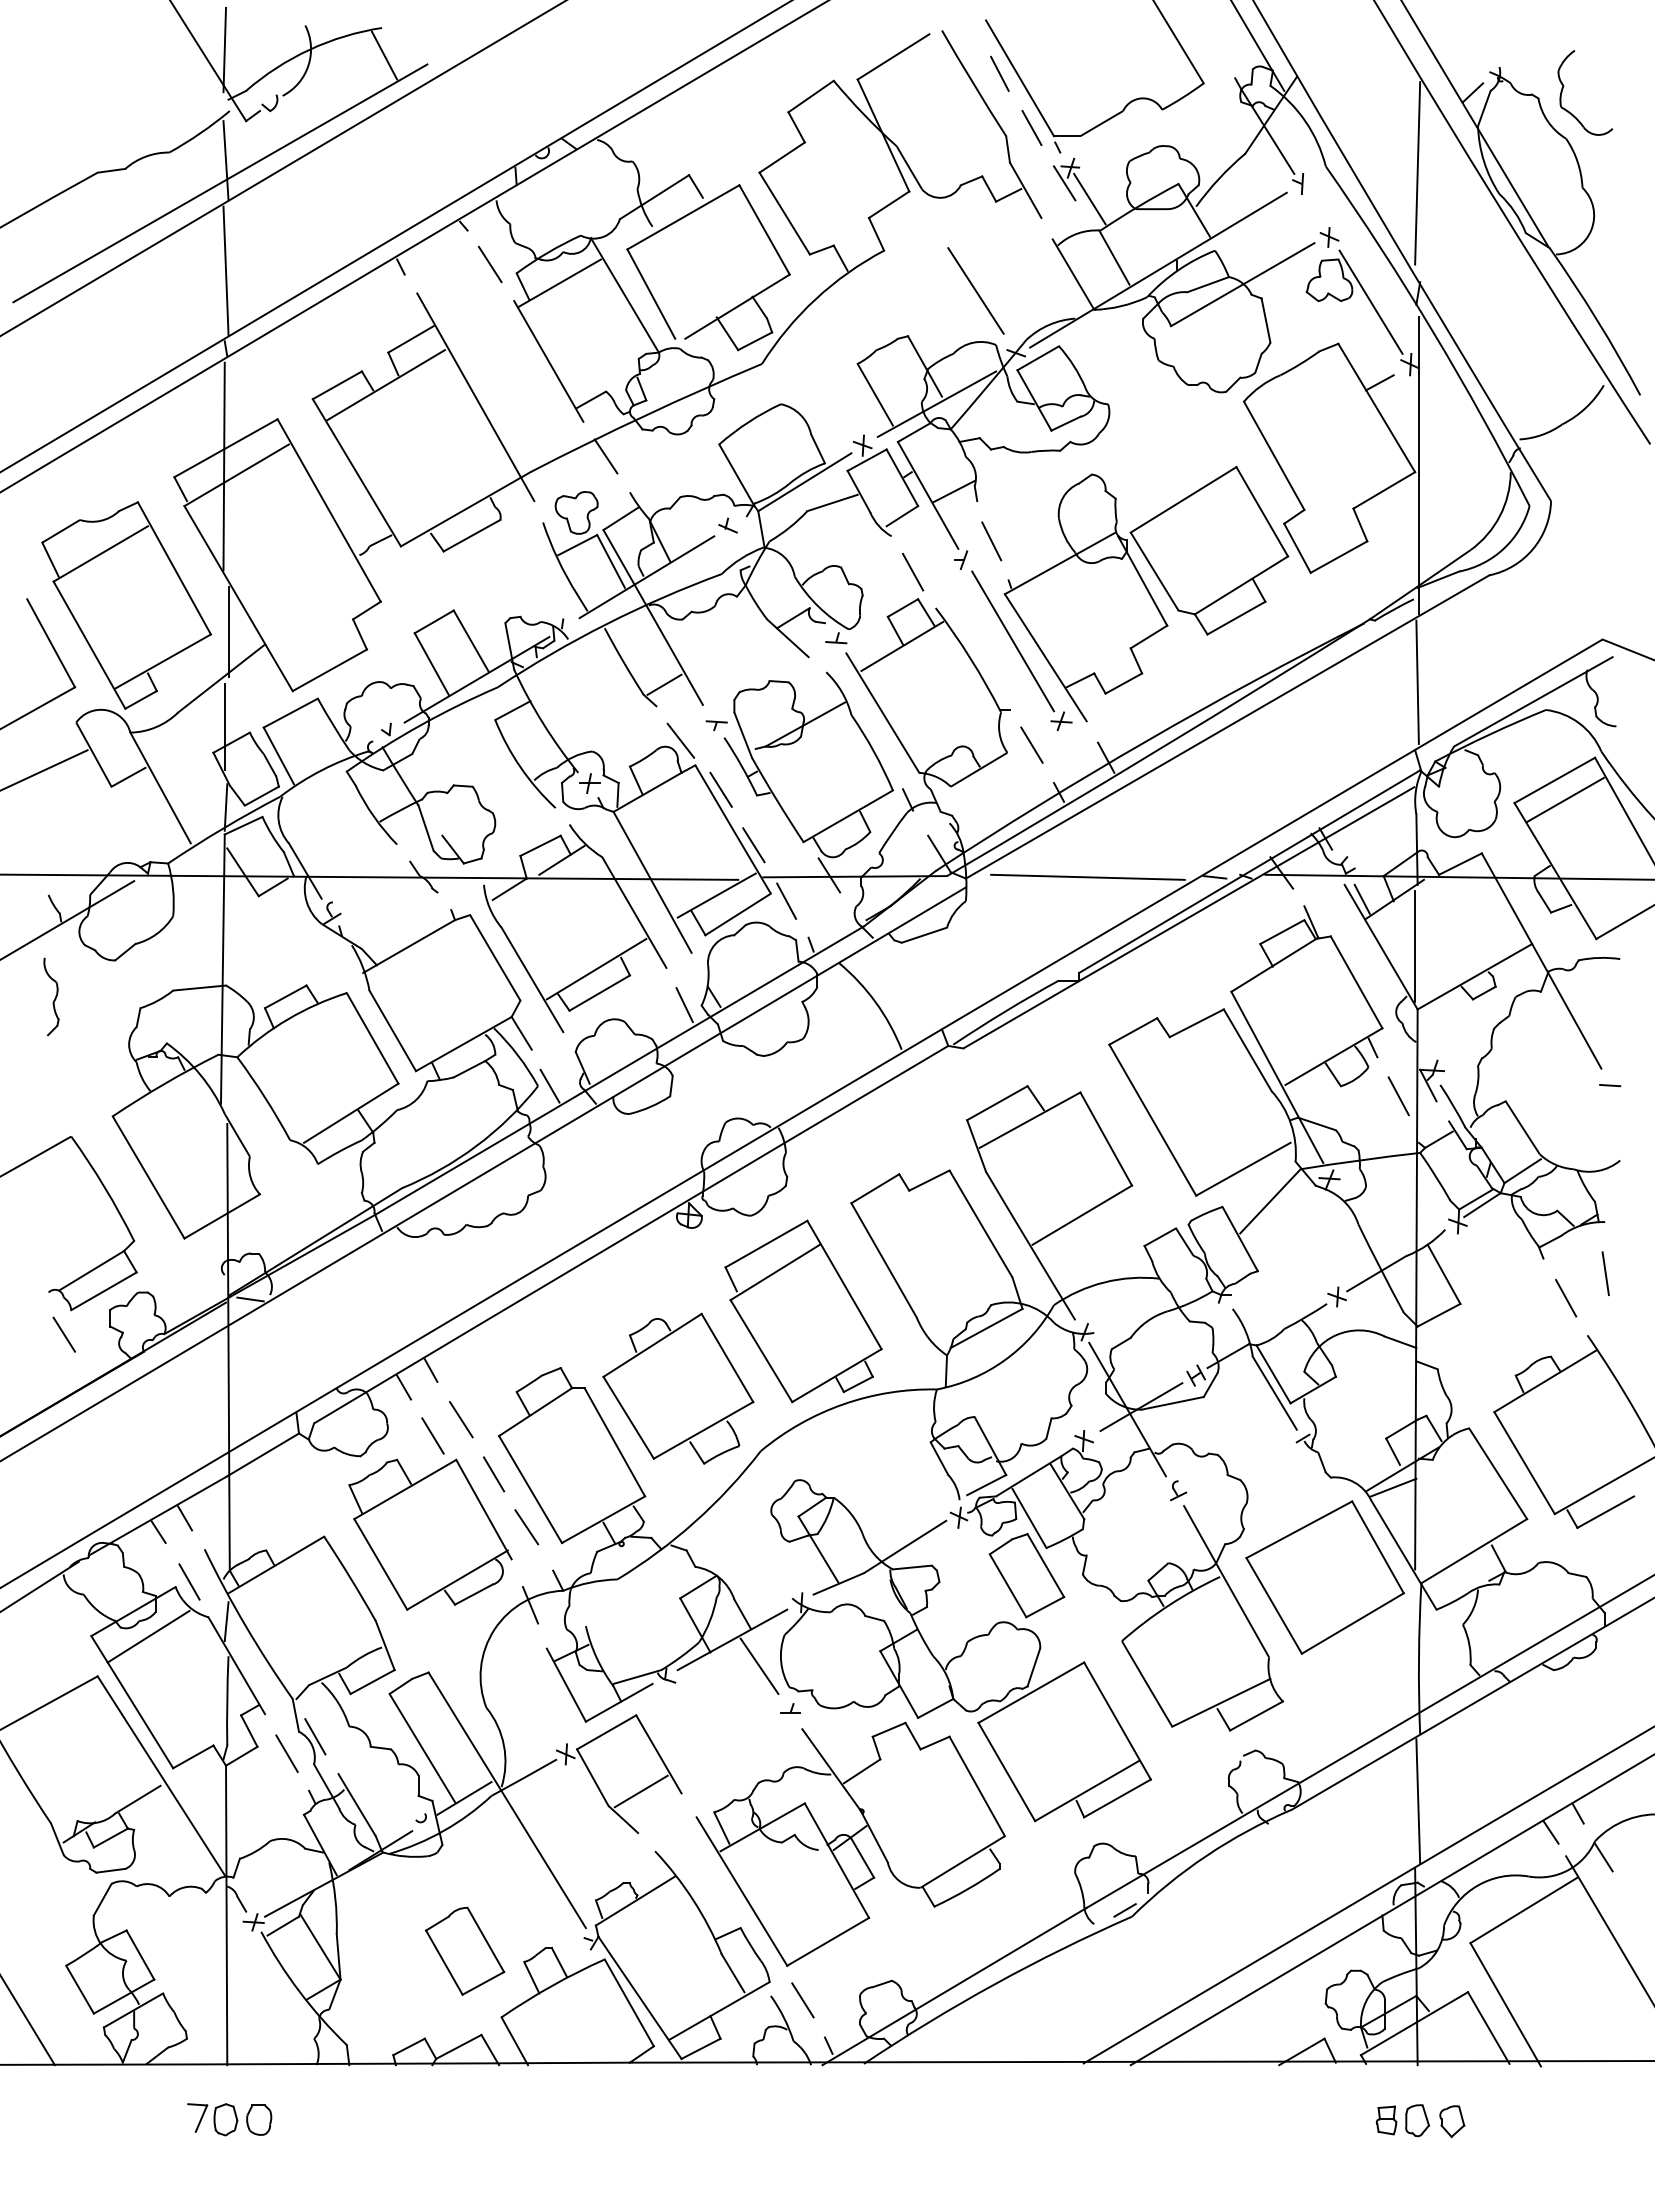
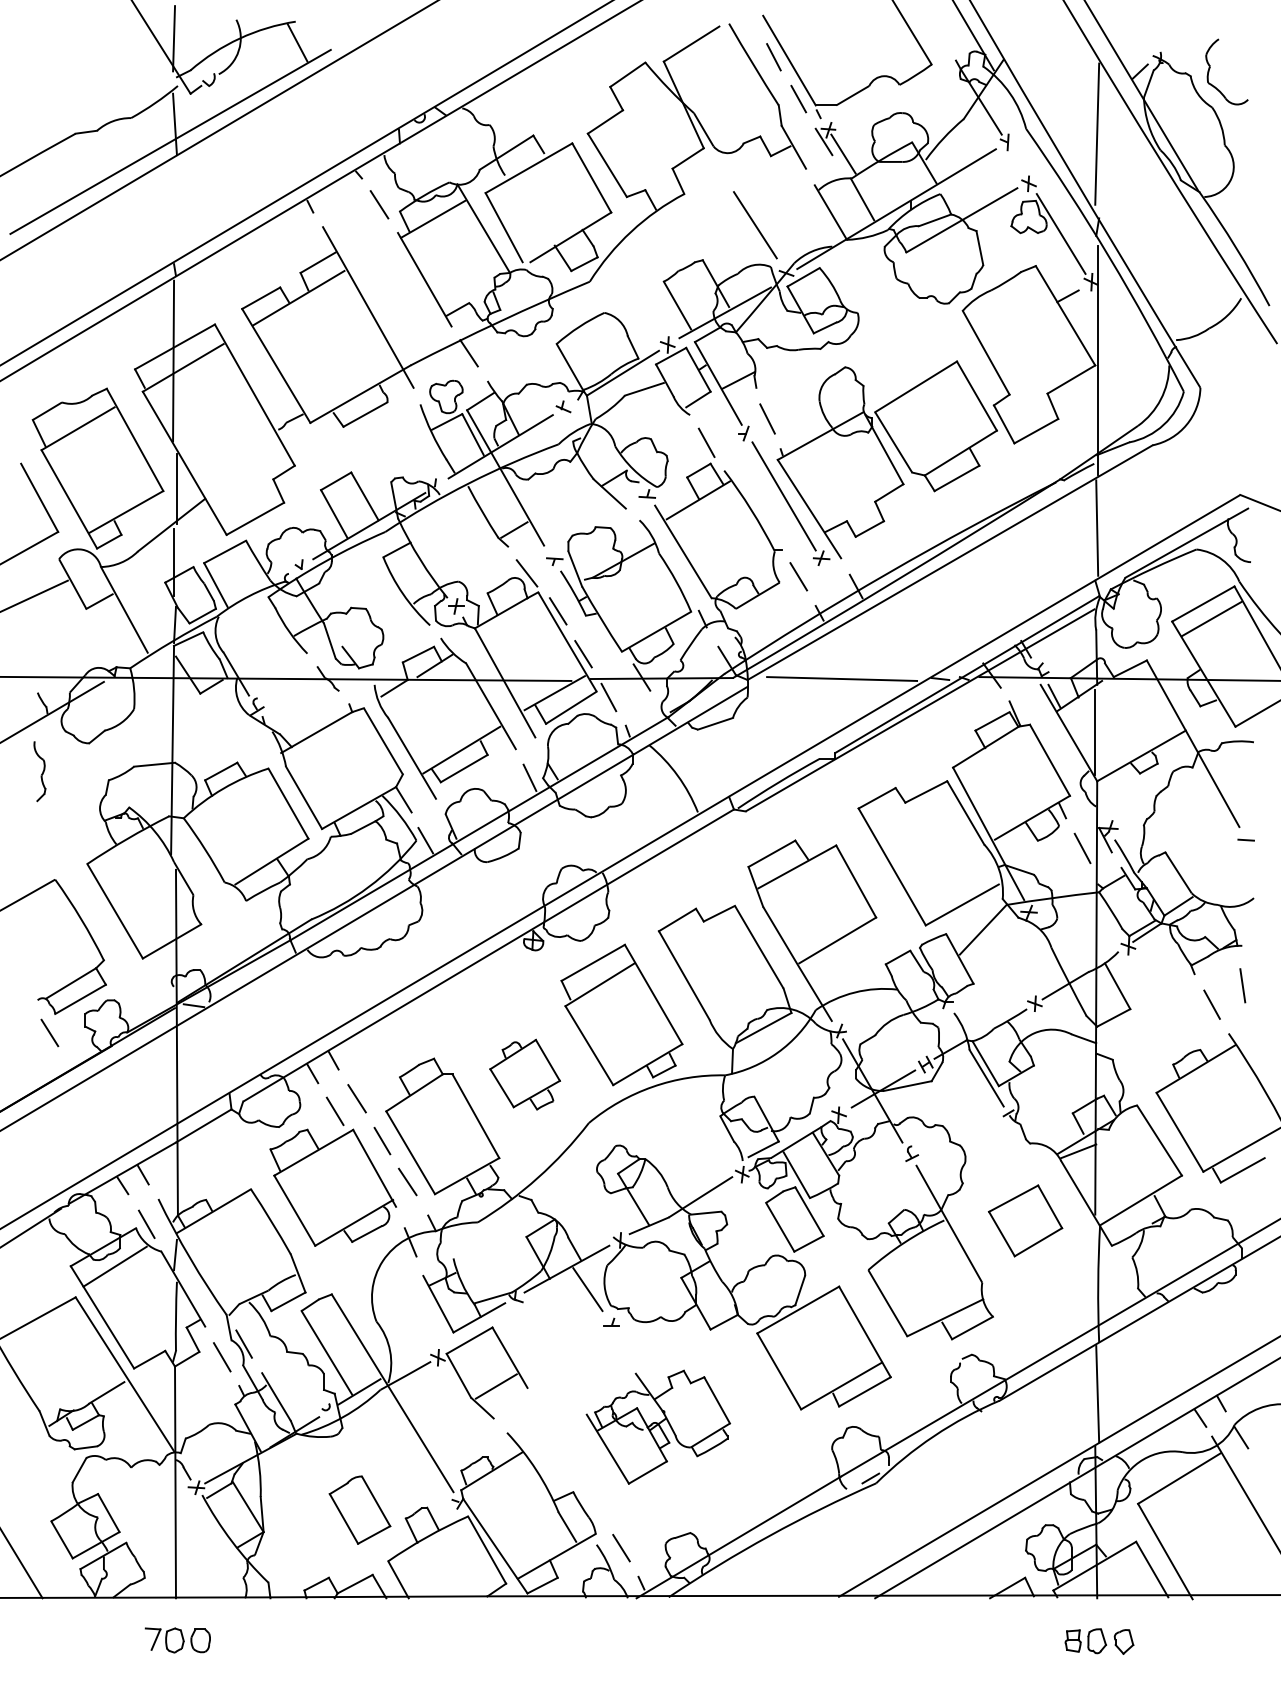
line: (225, 270) -> (174, 209), removed
part: (678, 1388) -> (525, 1074), size x0.6
part: (1324, 1577) -> (1025, 1220), size x0.6
part: (850, 1843) -> (658, 1426), size x0.6

